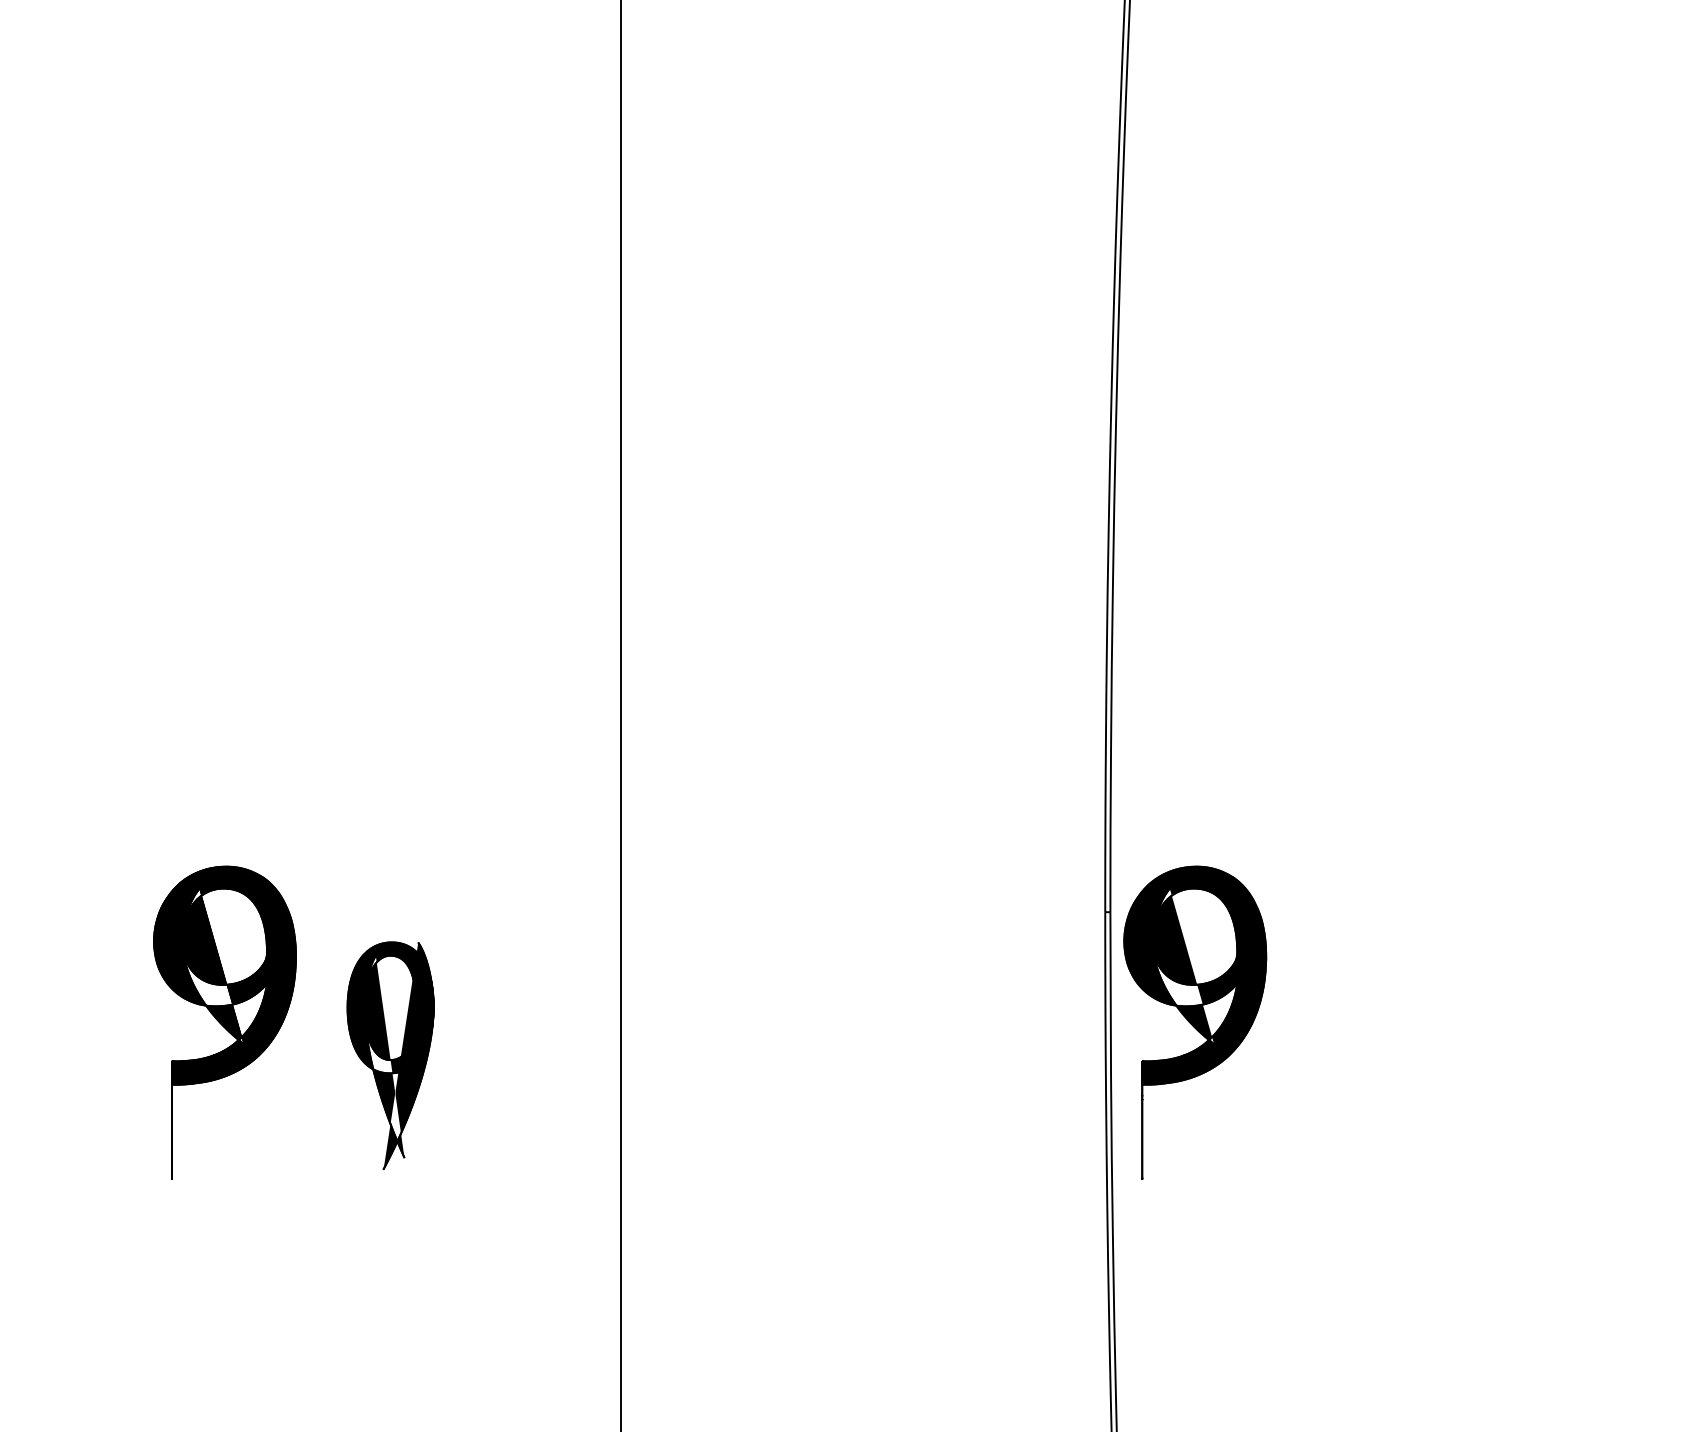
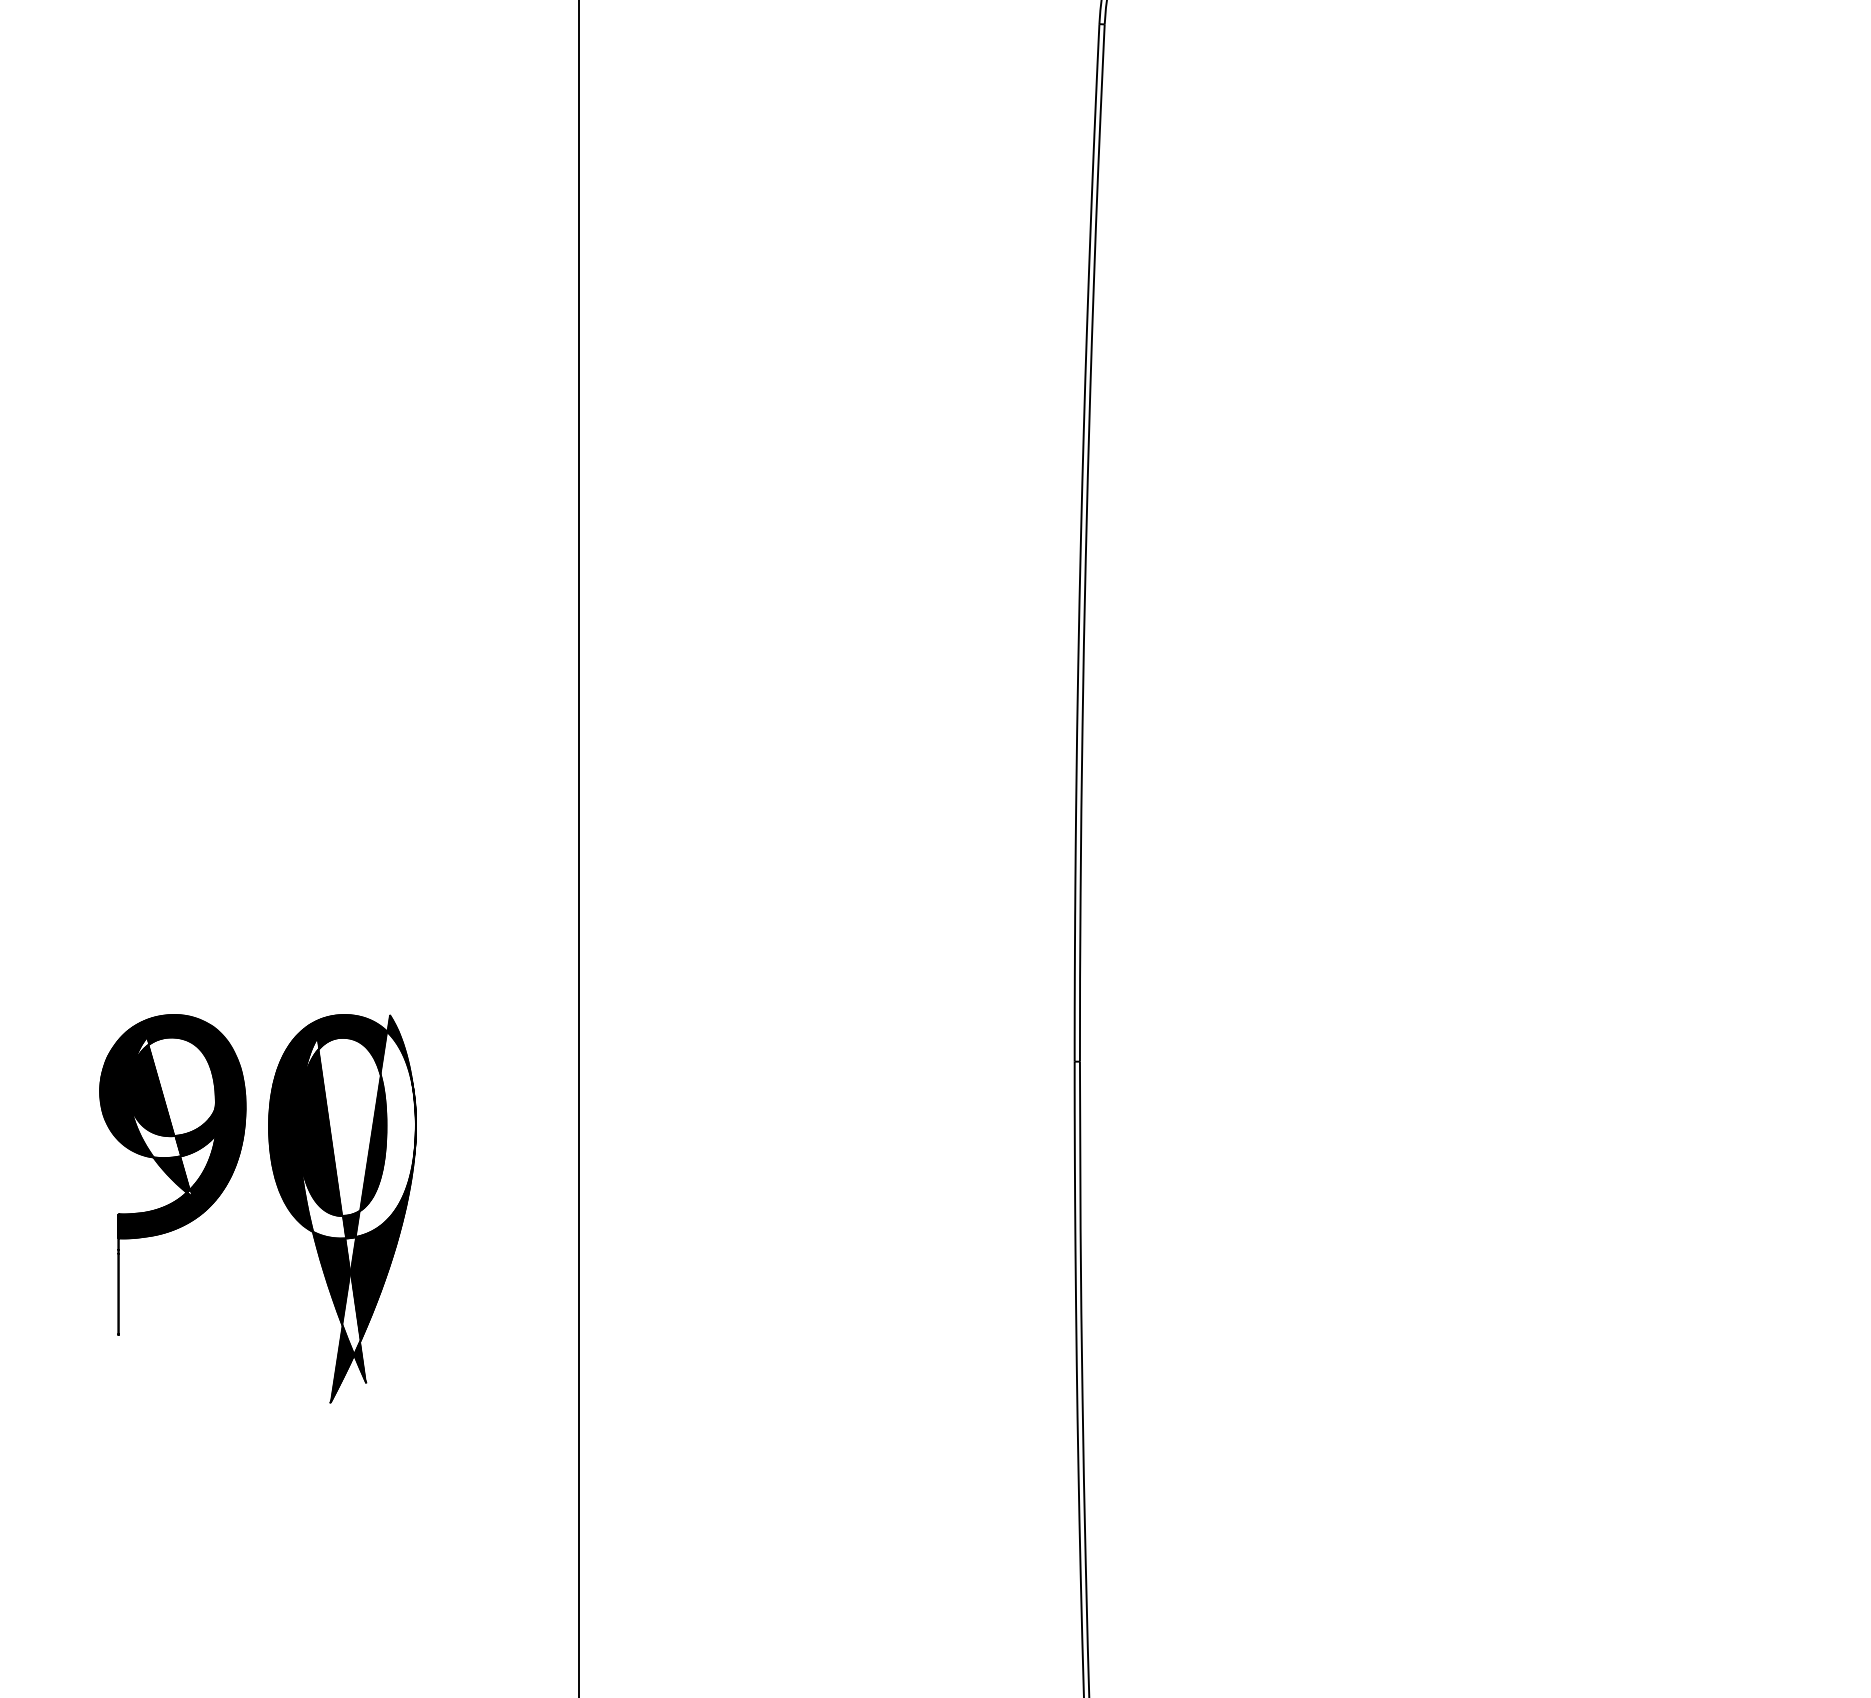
part: (1194, 1022) -> (1166, 1174), removed
part: (390, 1055) -> (342, 1208), size x1.67

